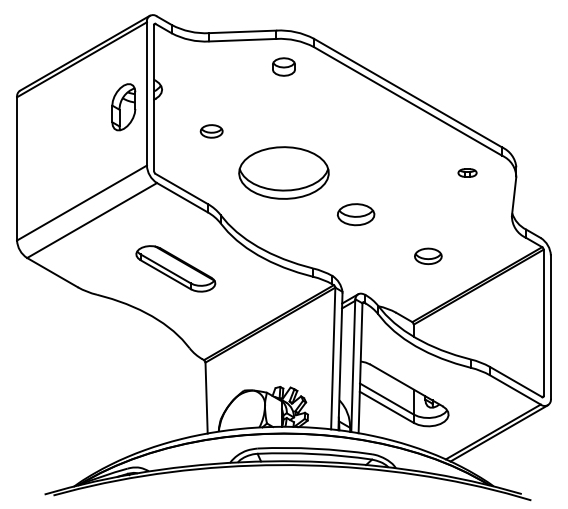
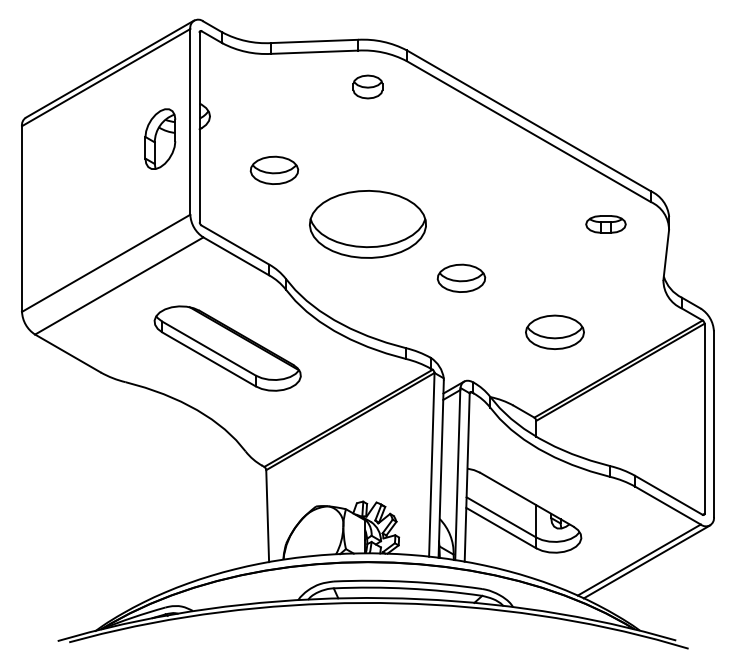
part: (211, 131) -> (274, 170), size x1.67
part: (467, 172) -> (605, 223), size x1.67
part: (428, 256) -> (555, 332), size x1.67
part: (175, 268) -> (227, 348), size x1.43

